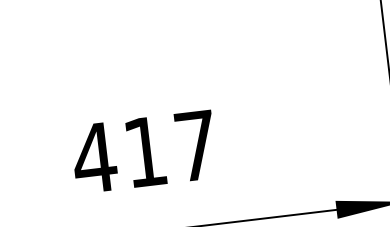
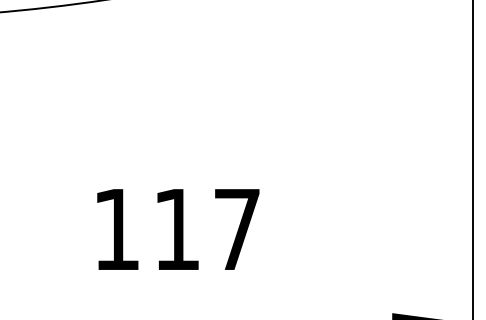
text: (94, 158) -> (116, 229), 417 -> 117

